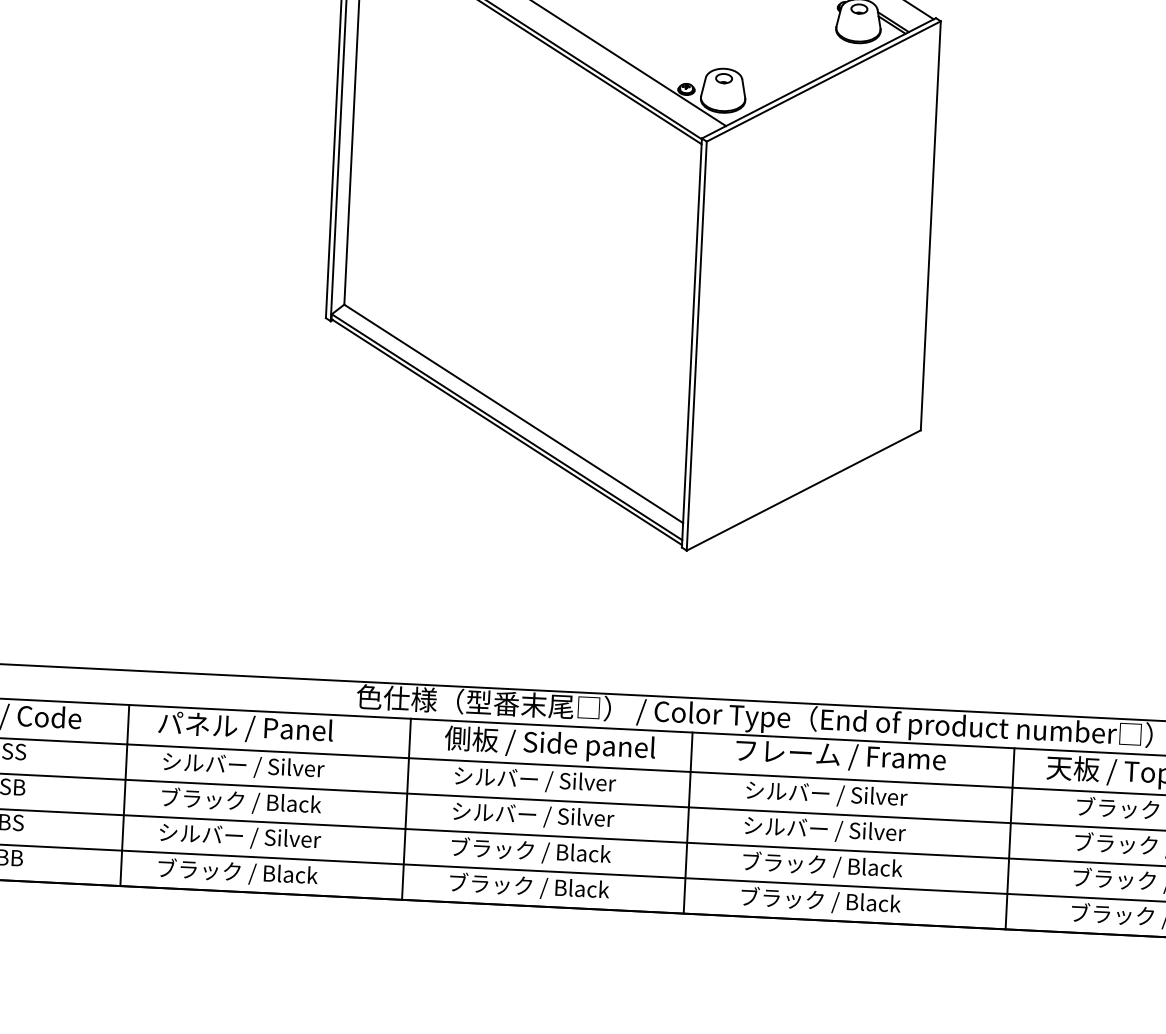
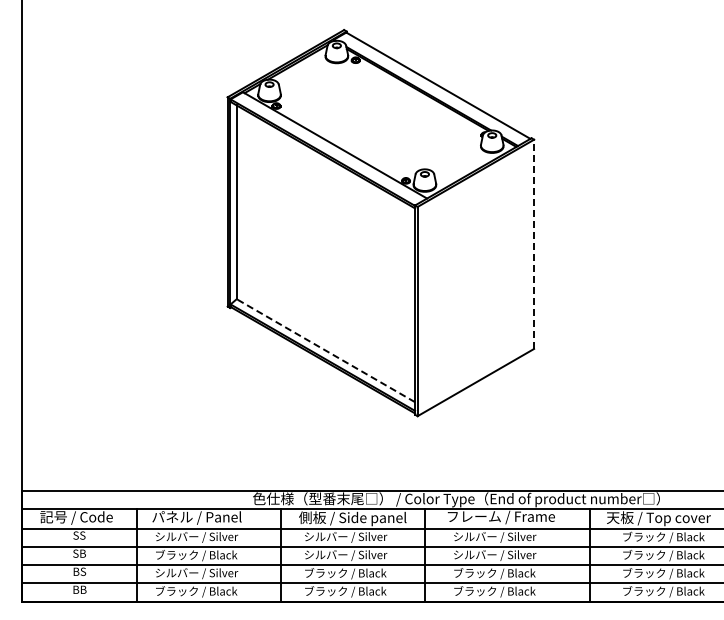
line: (931, 226) -> (534, 244), solid -> dashed
line: (512, 413) -> (325, 350), solid -> dashed

